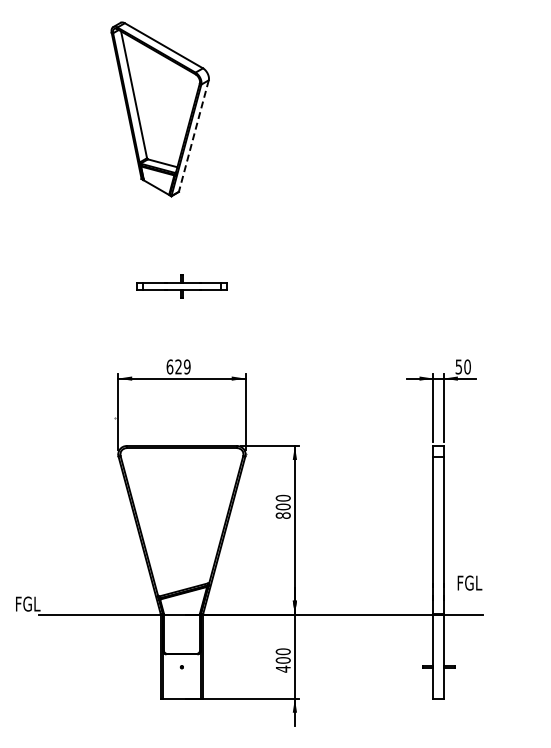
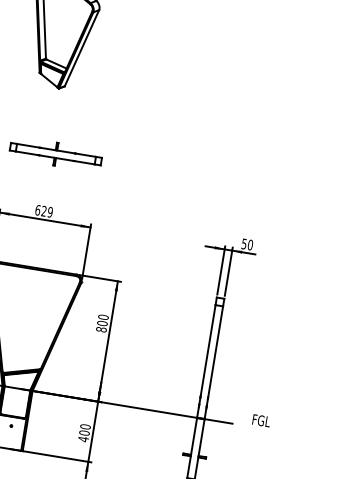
line: (193, 136) -> (81, 48), dashed -> solid
part: (181, 286) -> (55, 154), size x1.43
text: (469, 582) -> (261, 420), moved

